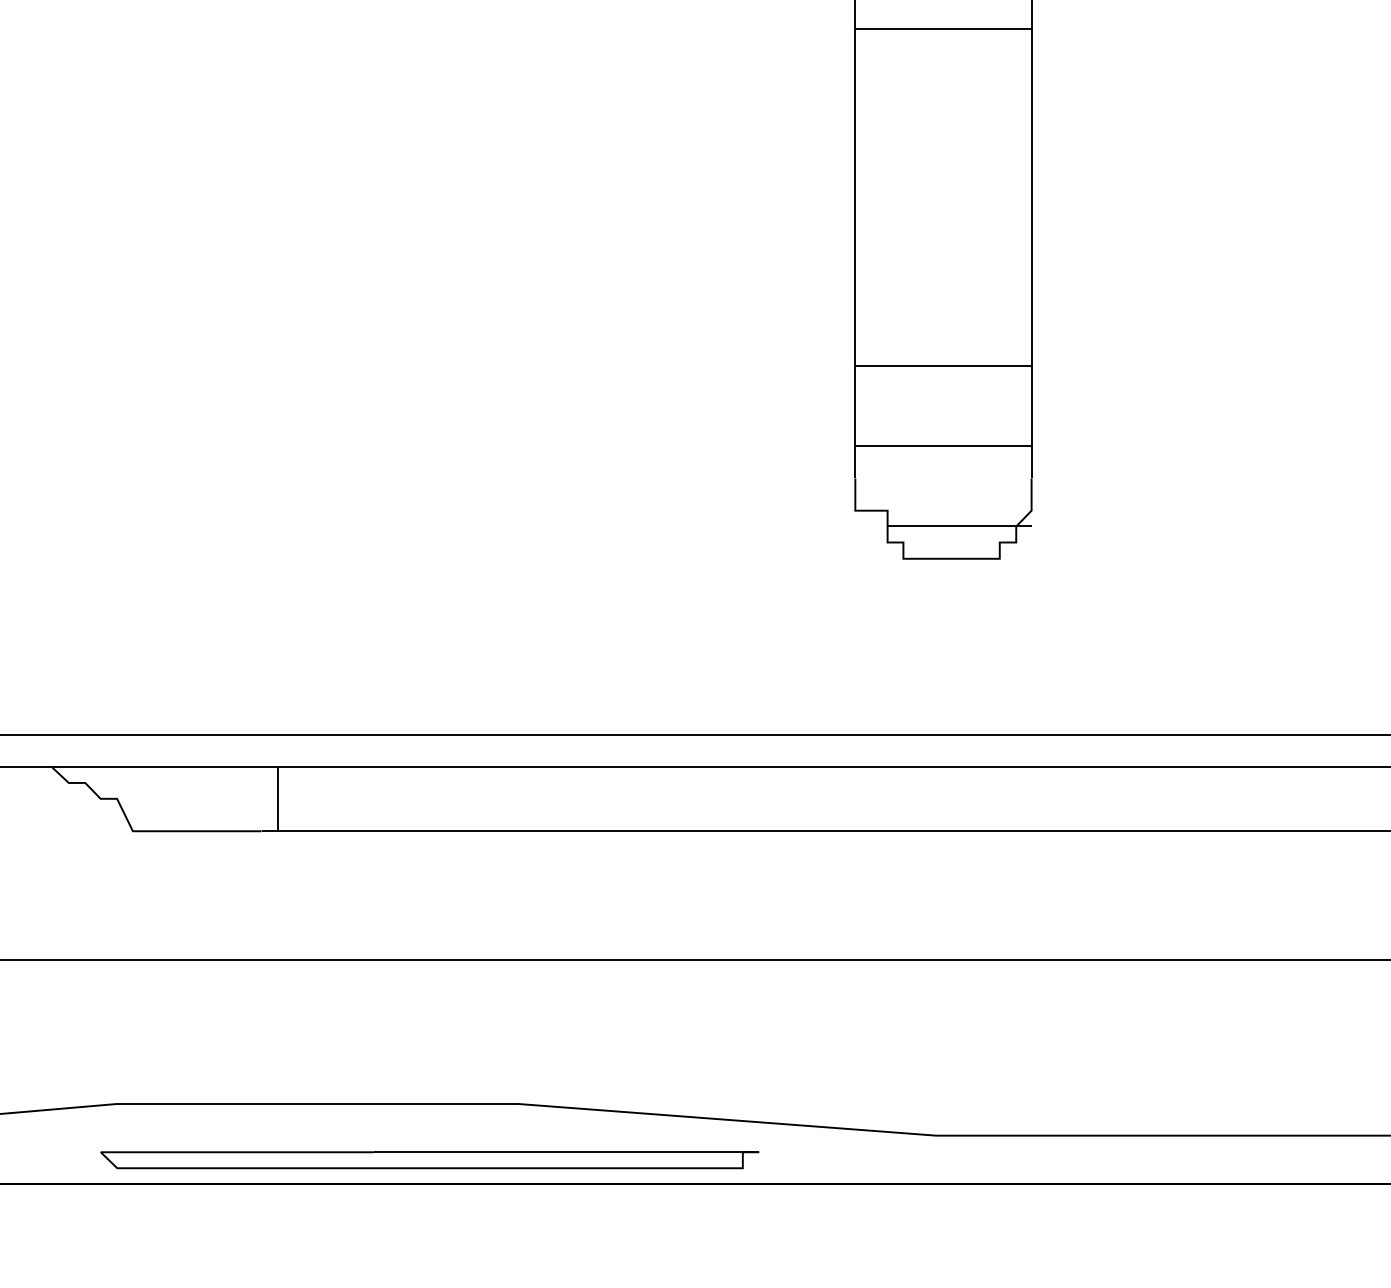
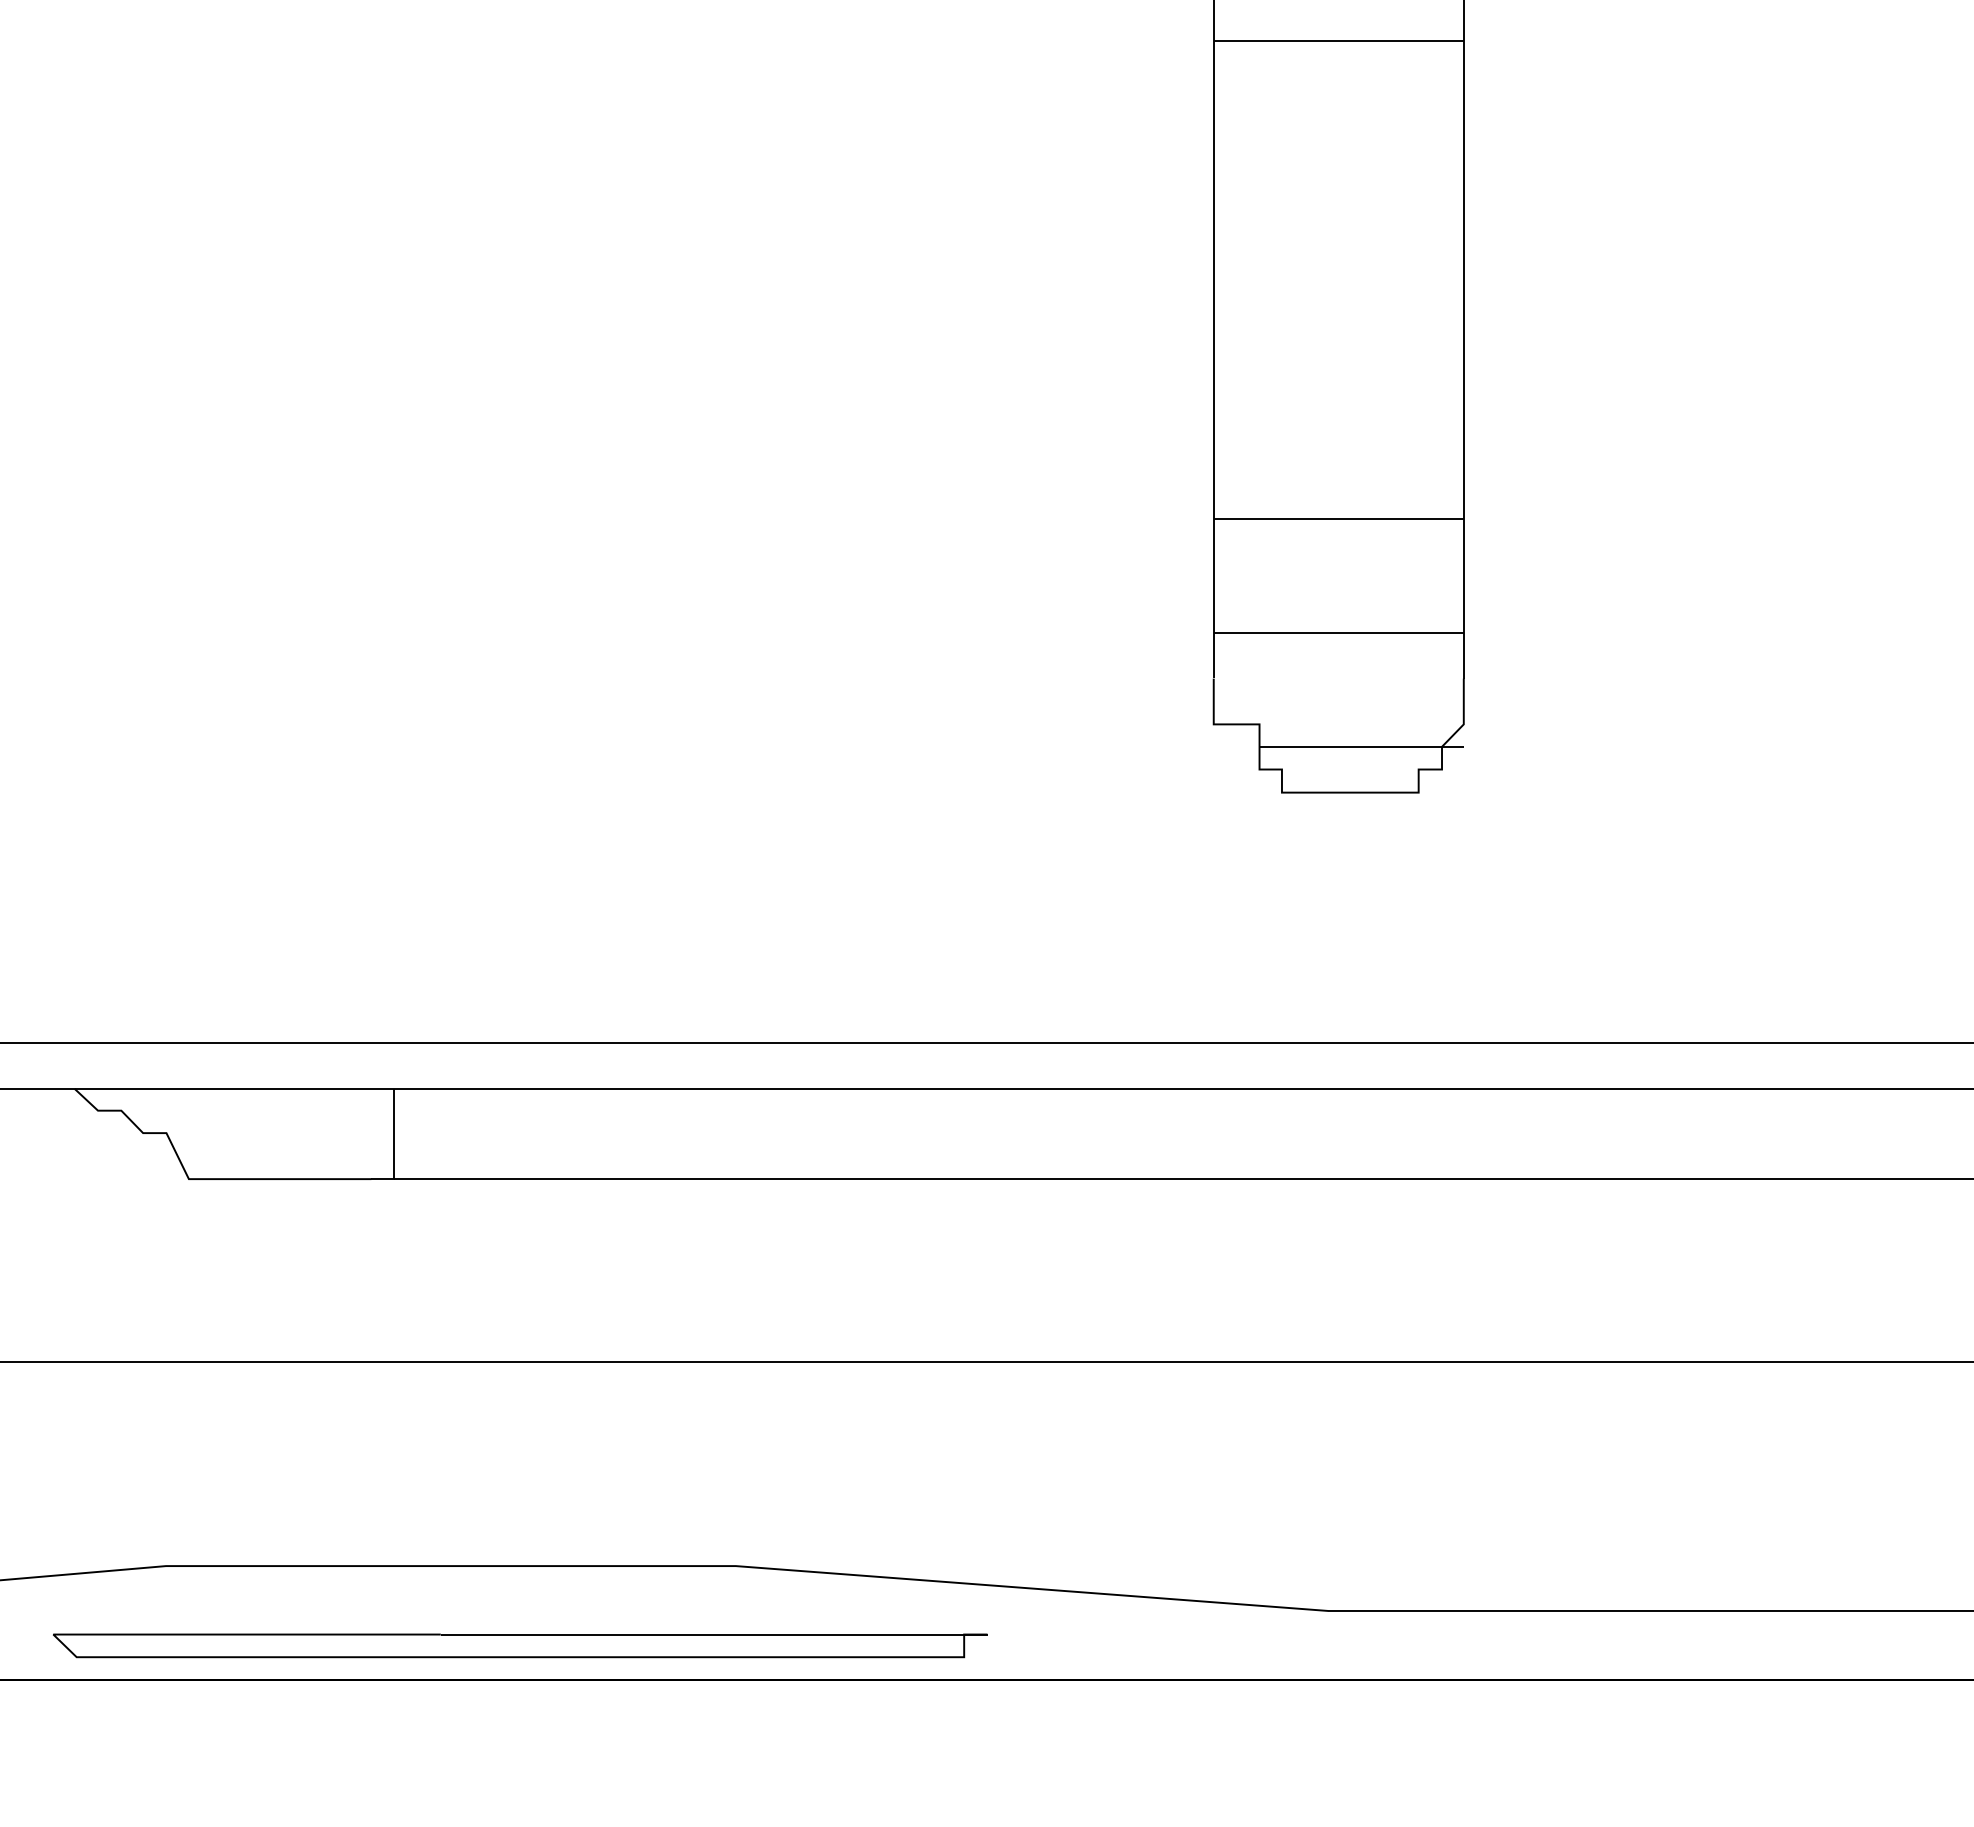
part: (430, 1159) -> (520, 1645), moved

